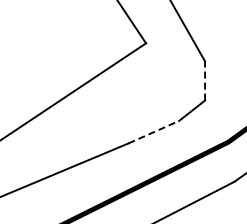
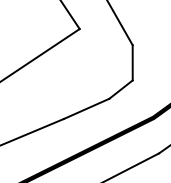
line: (205, 80) -> (133, 62), dashed -> solid
line: (153, 132) -> (86, 109), dashed -> solid

